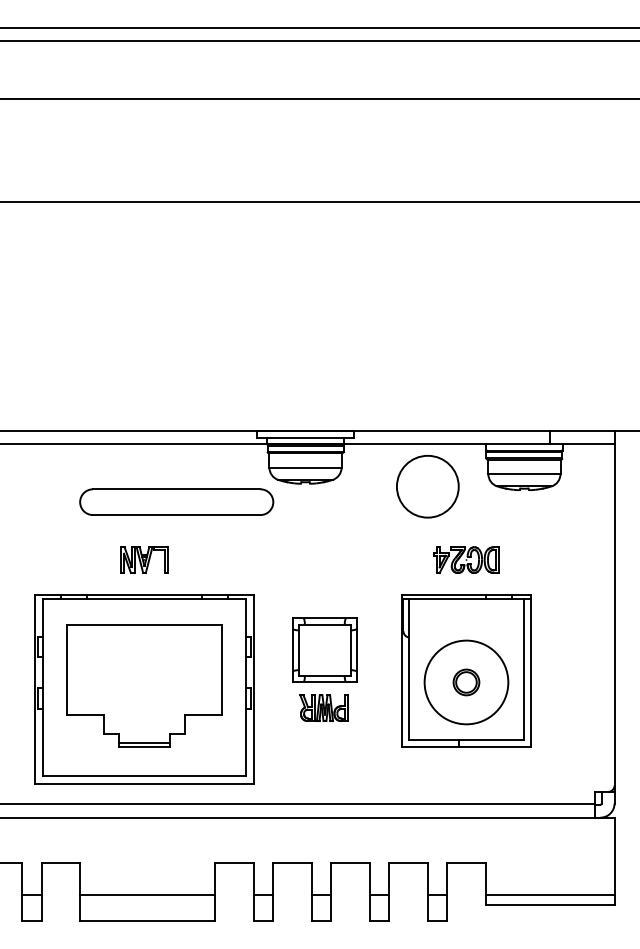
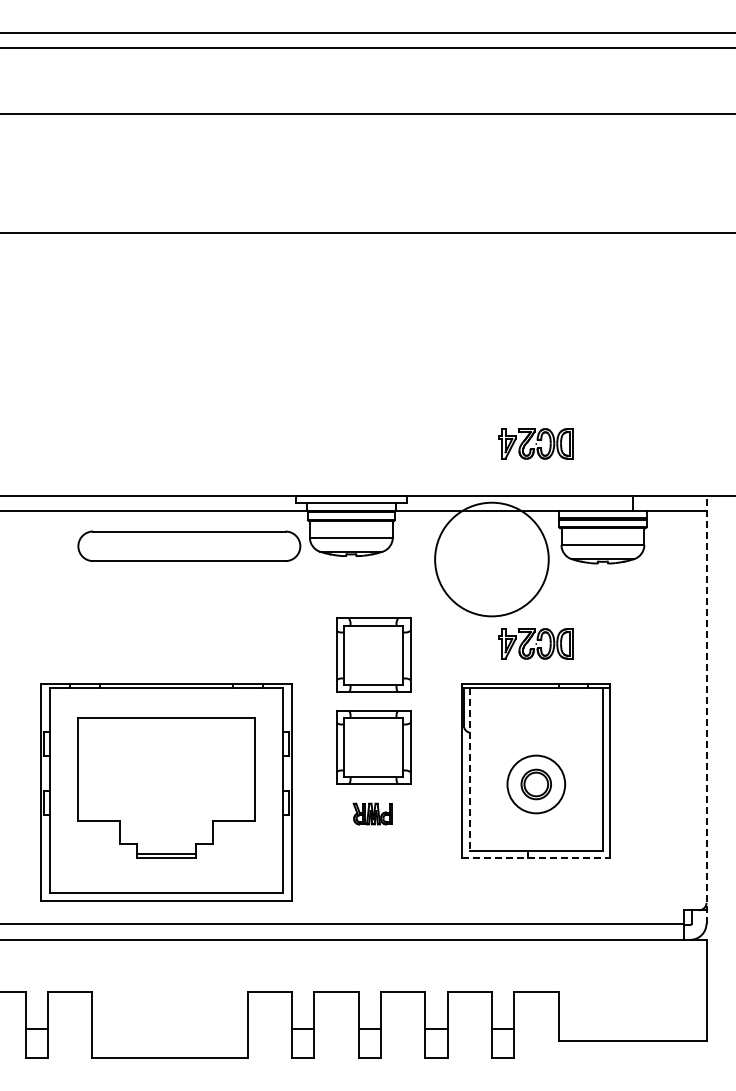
part: (465, 385) -> (535, 443), added
circle: (427, 486) -> (491, 559), size x1.6
part: (176, 501) -> (189, 545), moved
part: (144, 559) -> (166, 643), removed
part: (324, 570) -> (373, 655), added
line: (614, 617) -> (706, 709), solid -> dashed
line: (408, 670) -> (469, 770), solid -> dashed
circle: (466, 682) -> (536, 784), size x0.6
part: (323, 707) -> (372, 813), size x0.7
line: (466, 746) -> (536, 858), solid -> dashed
line: (147, 894) -> (169, 1028), removed
line: (550, 894) -> (632, 1028), removed

